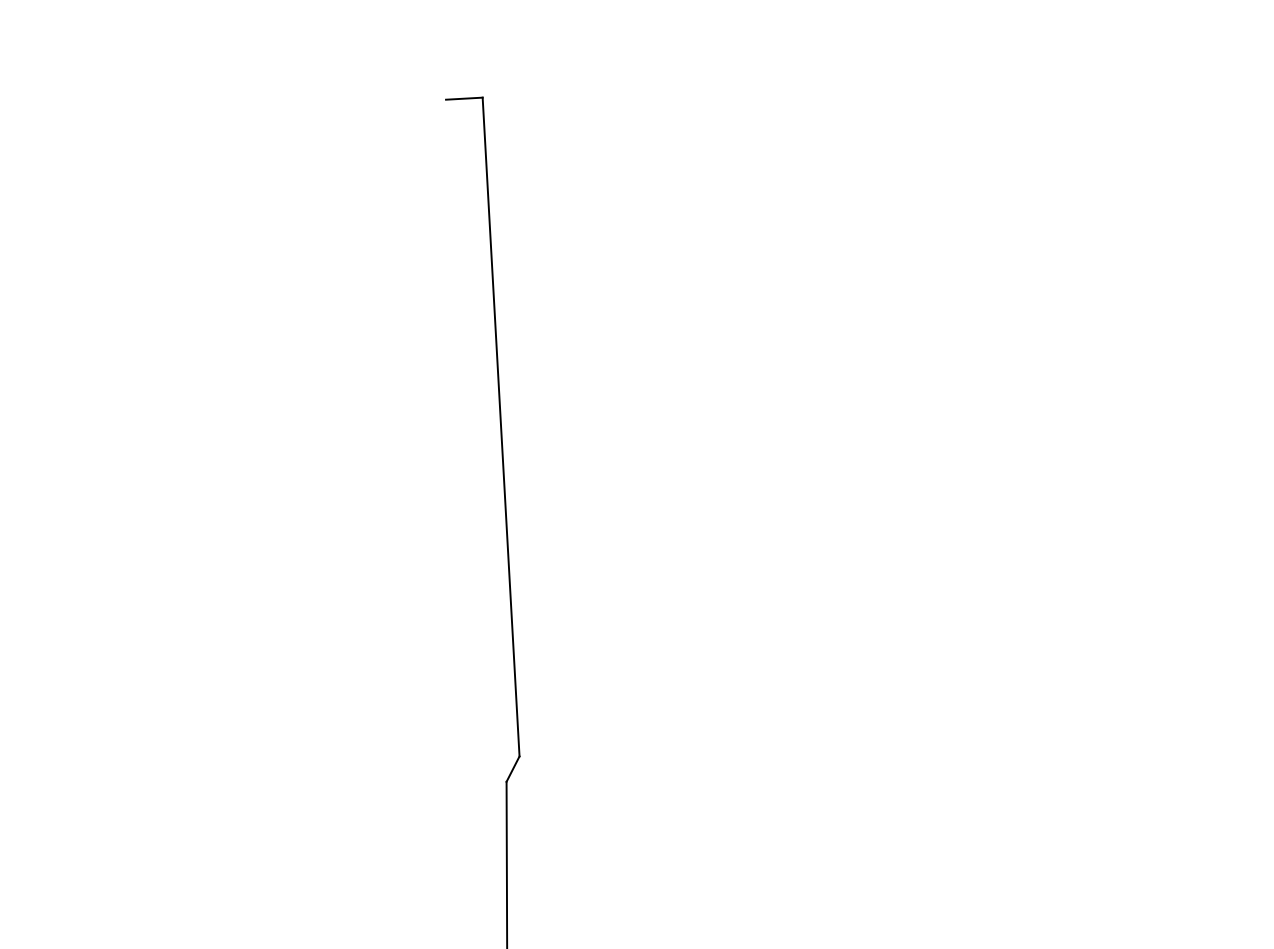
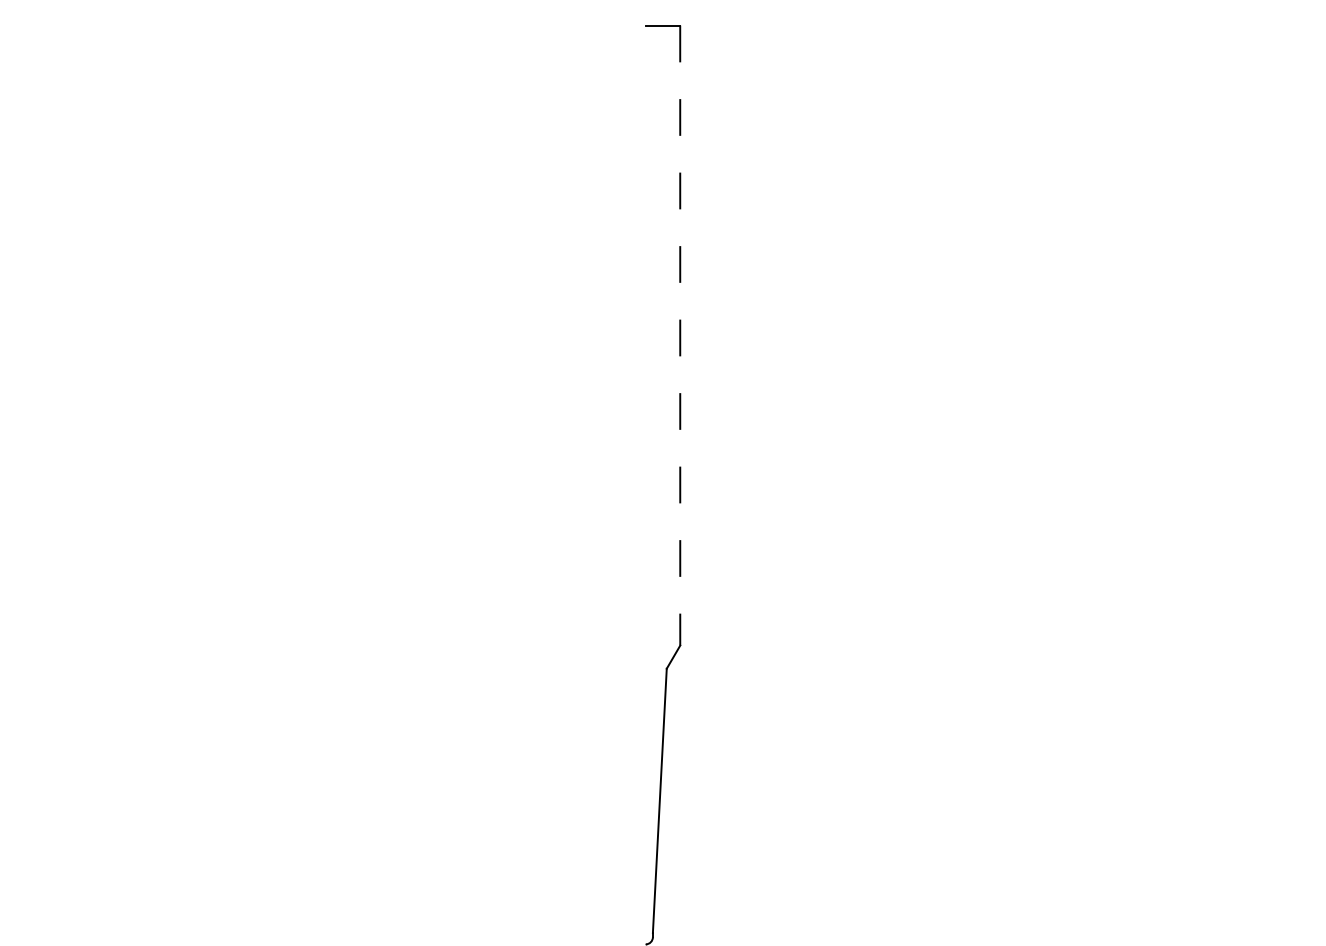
line: (501, 426) -> (680, 335), solid -> dashed

